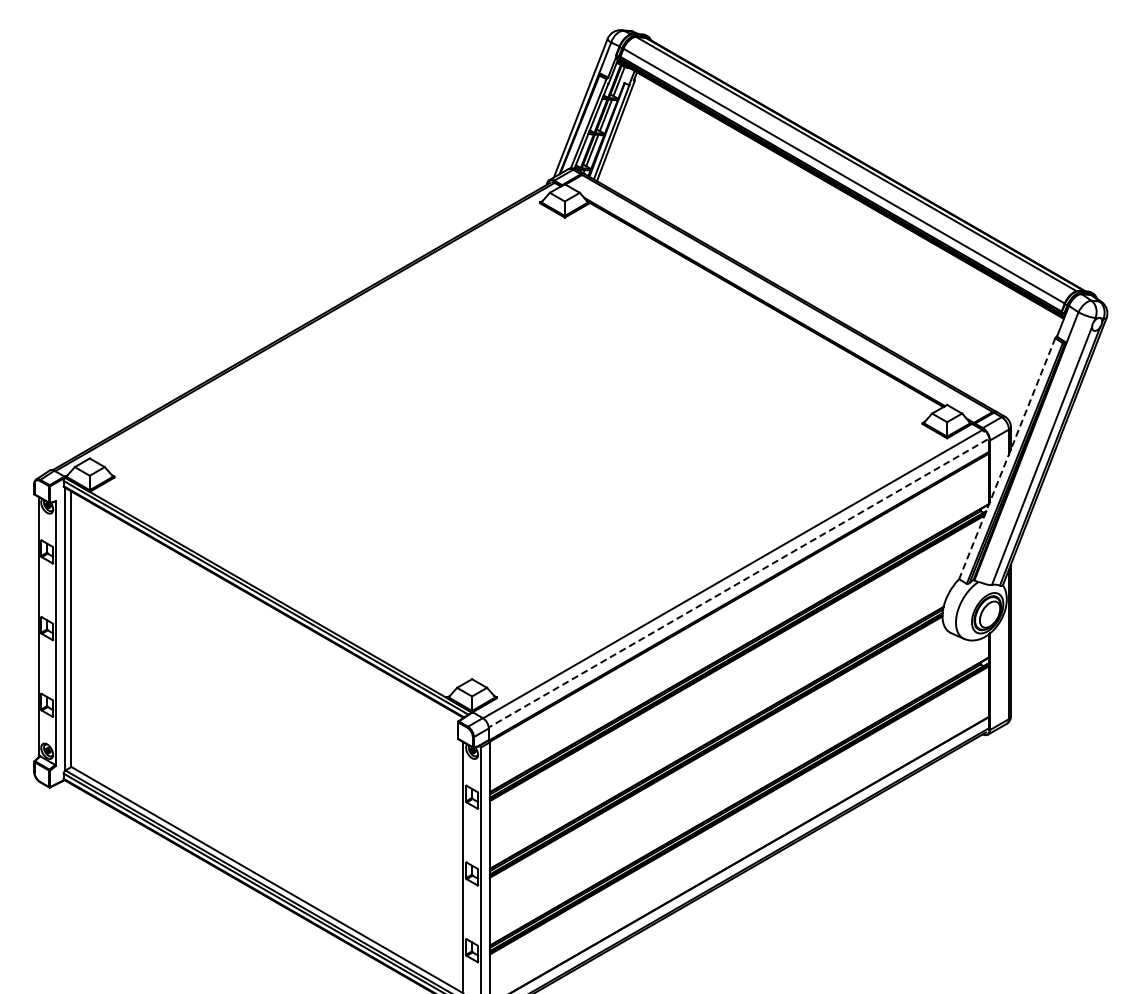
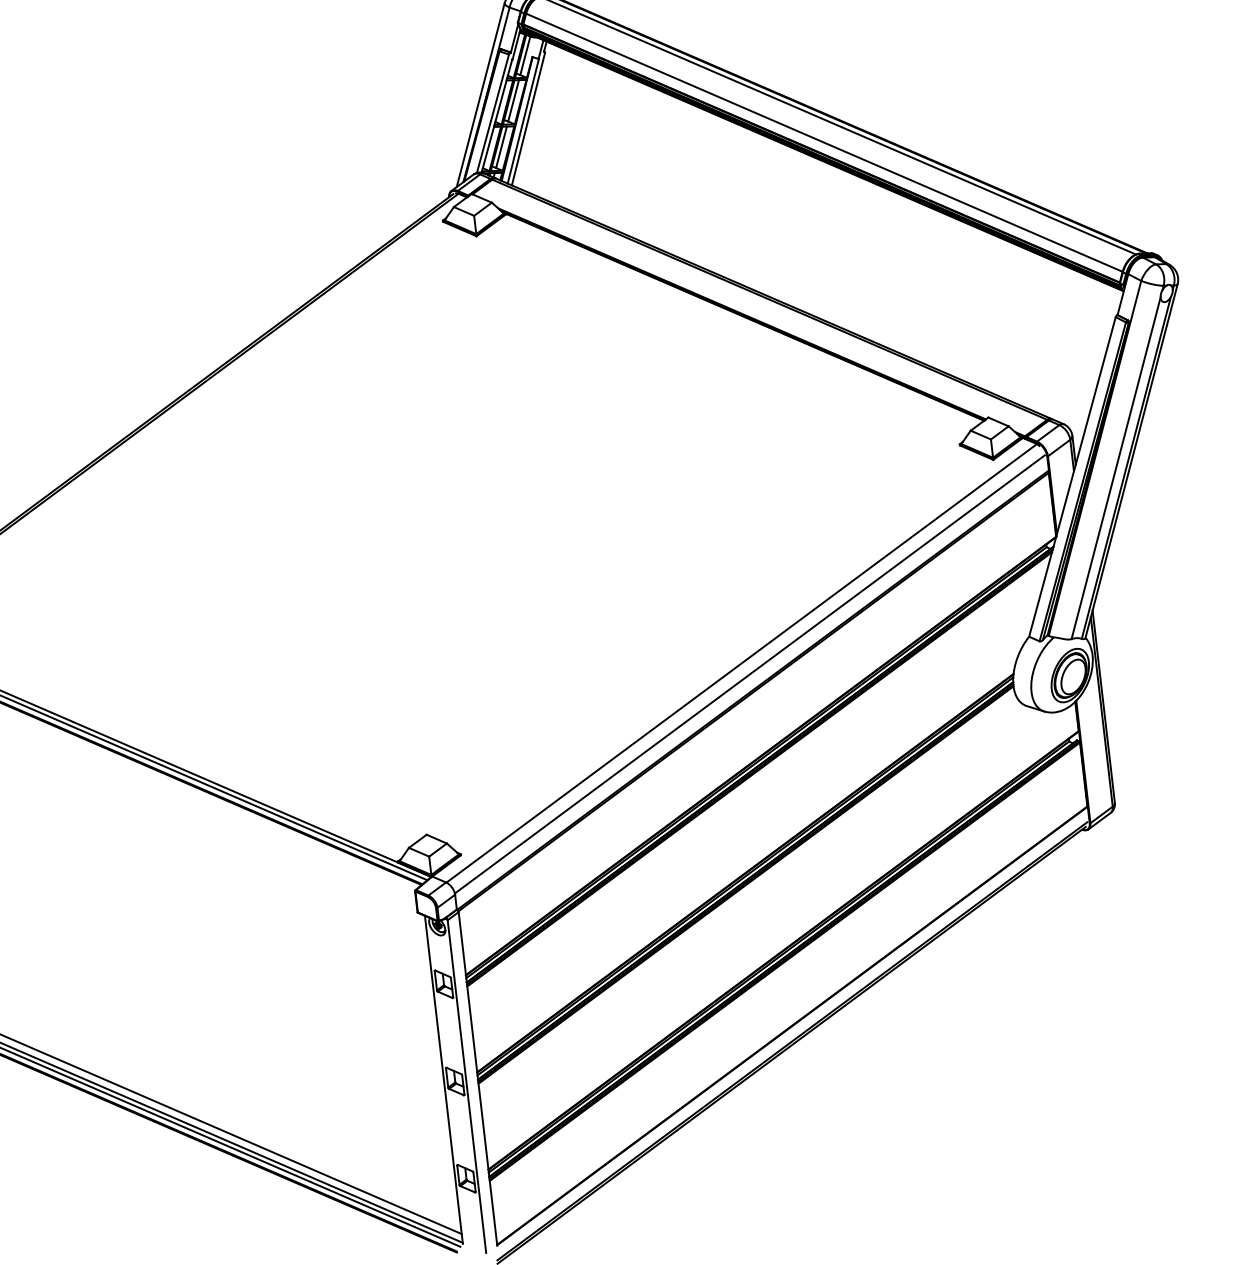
line: (1007, 458) -> (1072, 476), dashed -> solid
line: (737, 583) -> (748, 674), dashed -> solid

